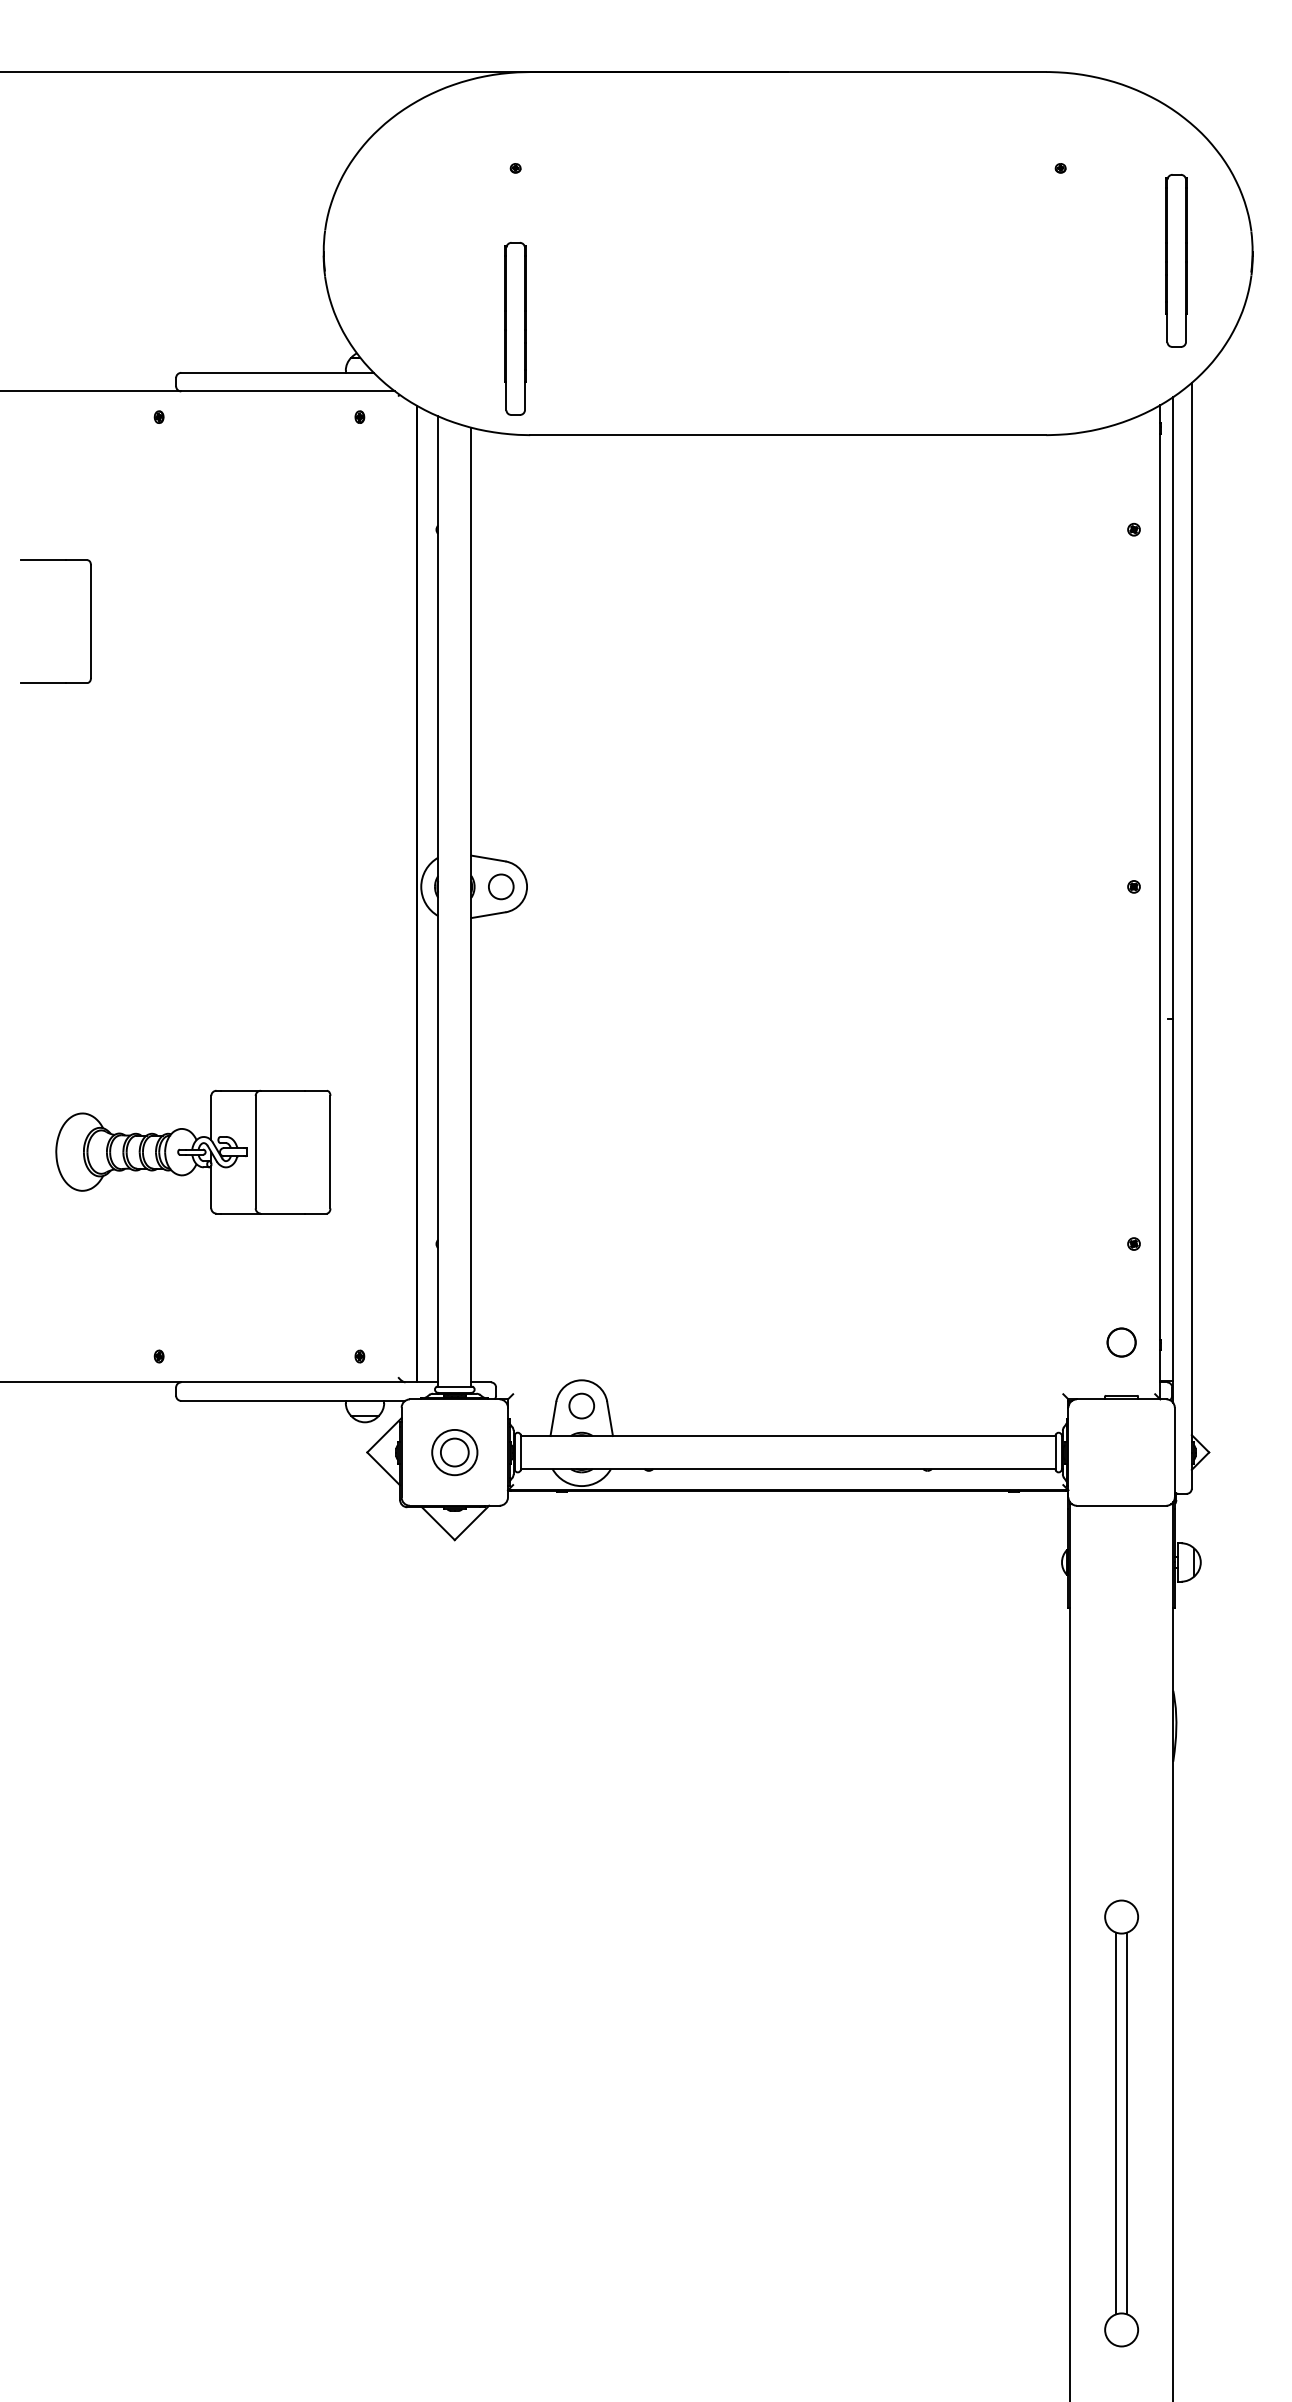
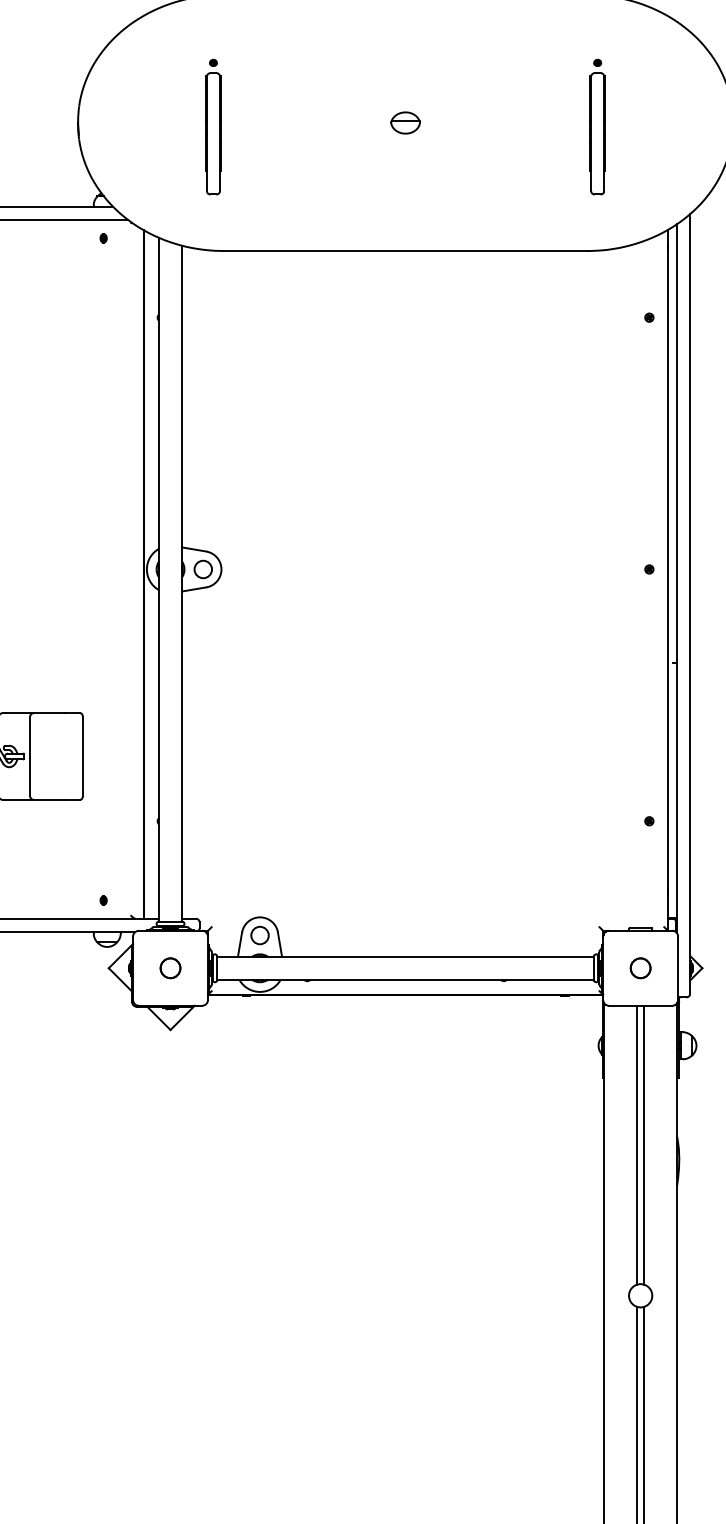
part: (787, 253) -> (405, 122), added
part: (1176, 260) -> (597, 133), moved
part: (515, 328) -> (213, 133), moved
circle: (1121, 1342) -> (640, 968), moved
circle: (454, 1452) -> (170, 968), size x0.62
line: (1116, 1703) -> (637, 1145), added
line: (1126, 1703) -> (644, 1145), added

